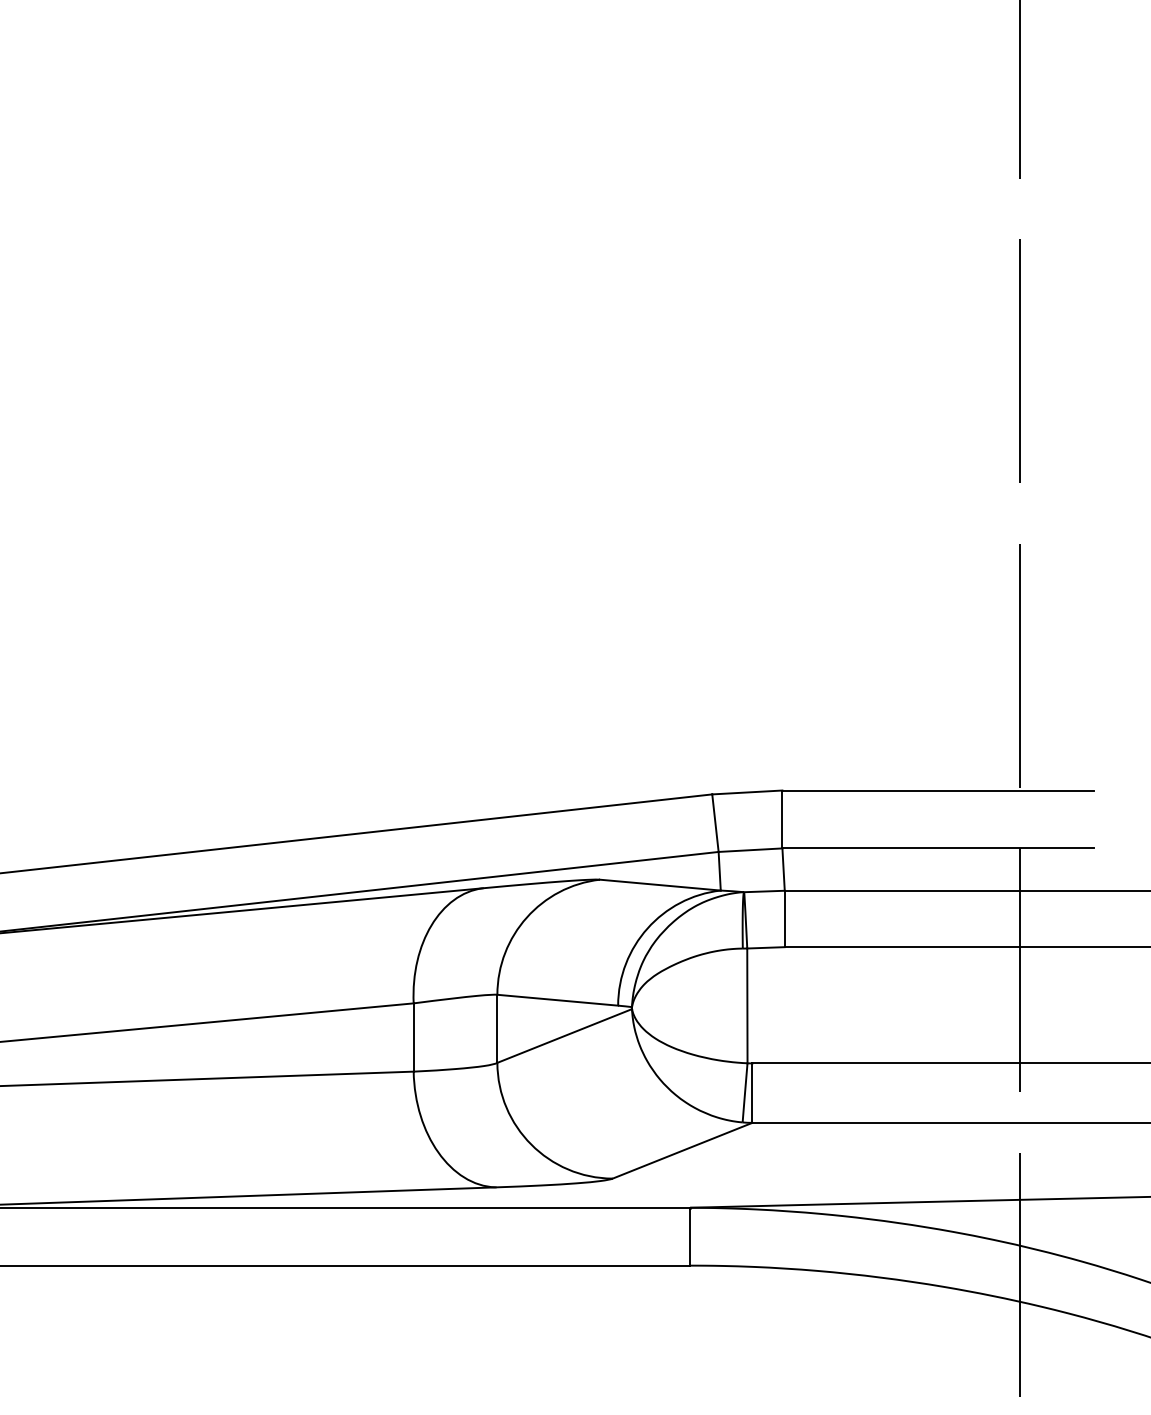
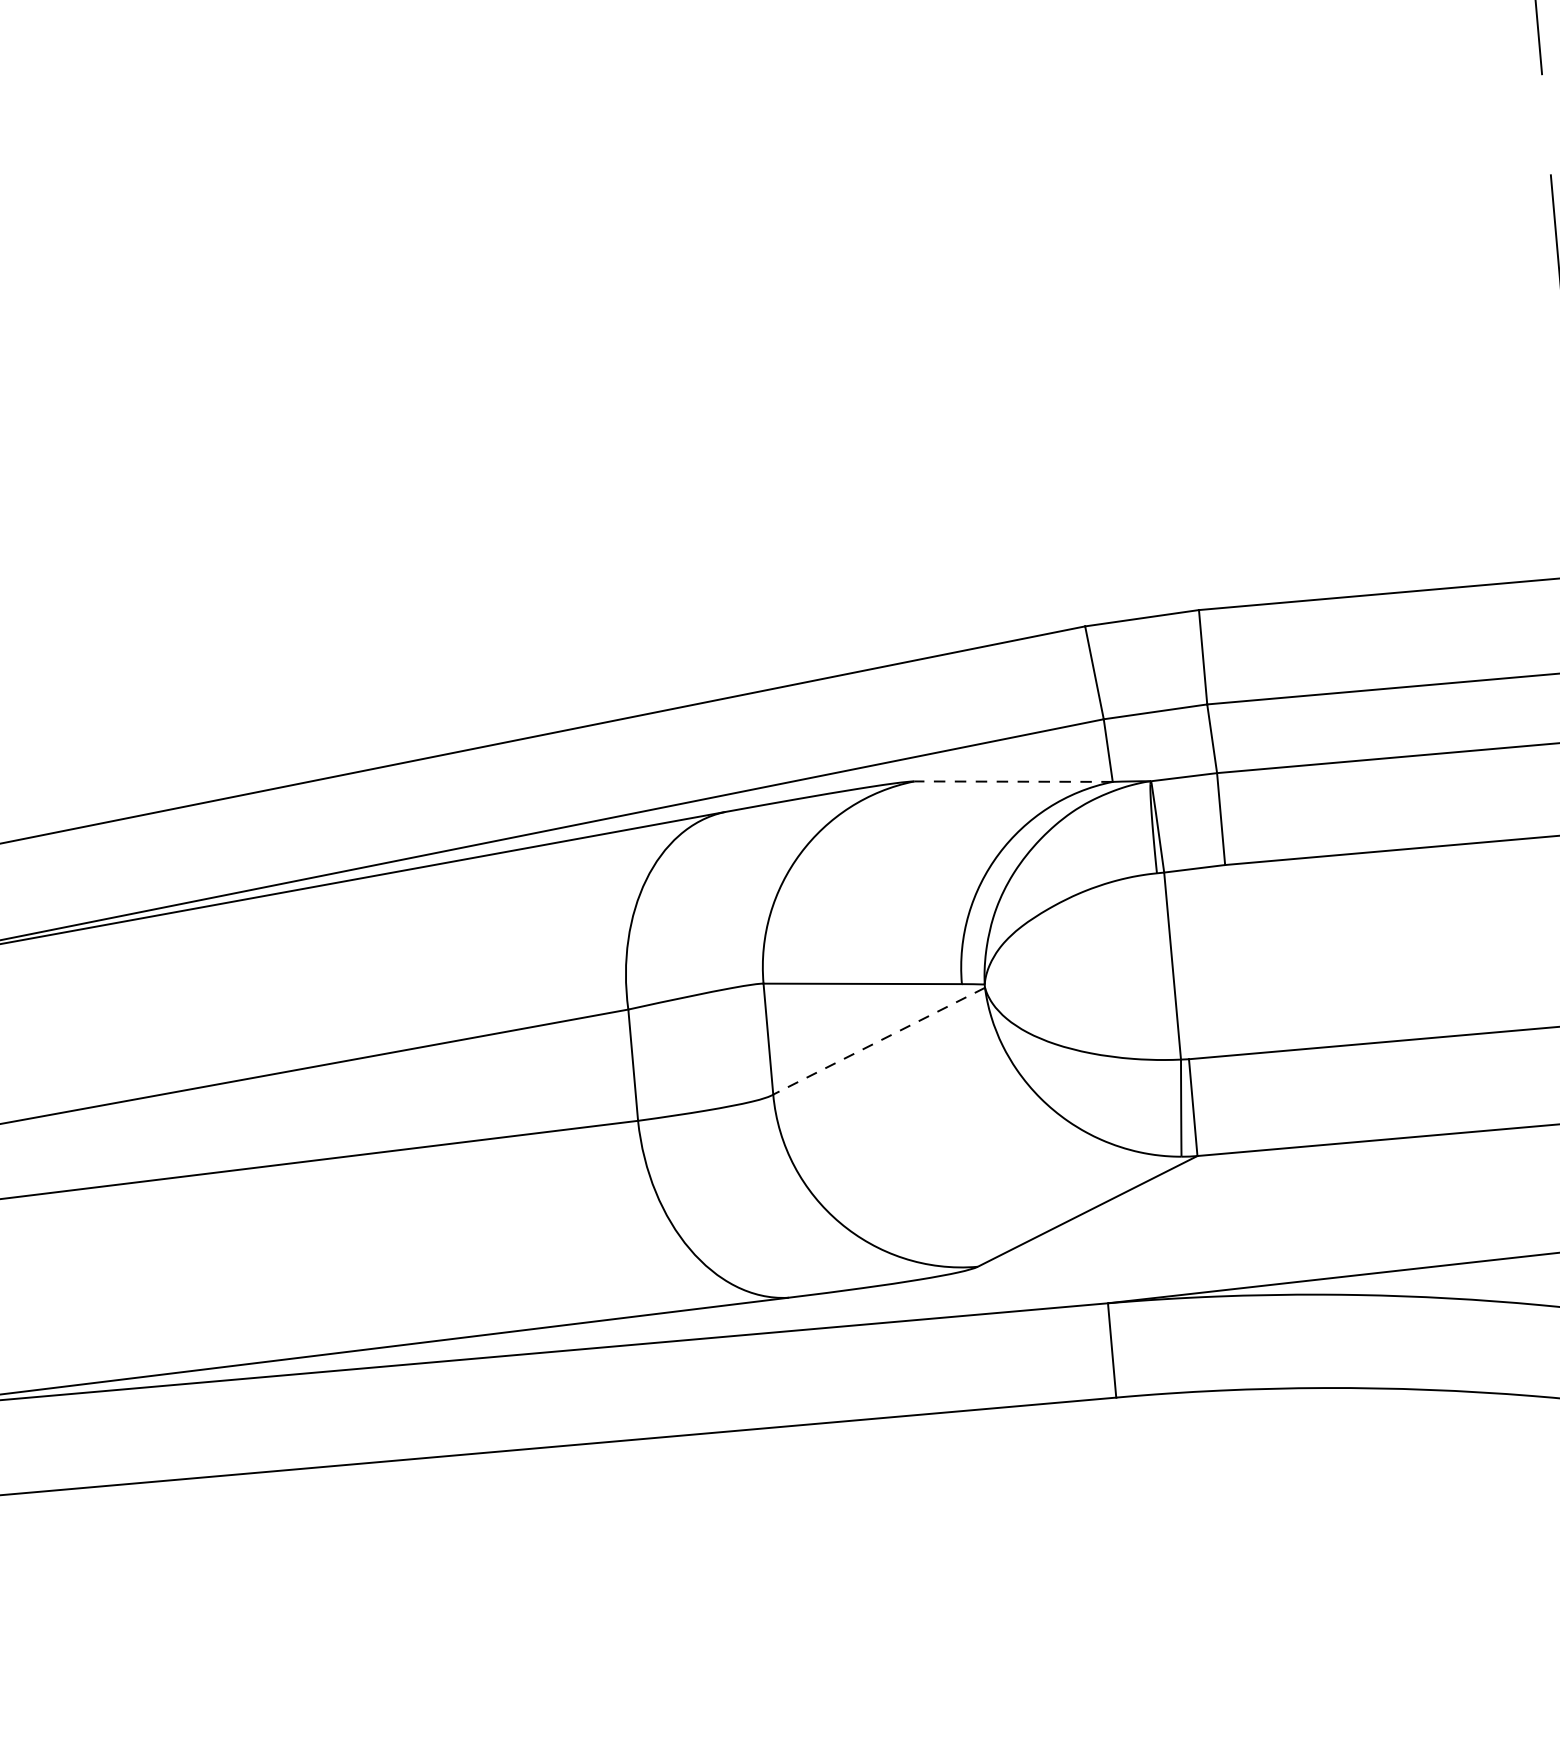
line: (660, 885) -> (1013, 782), solid -> dashed
line: (564, 1036) -> (878, 1042), solid -> dashed

